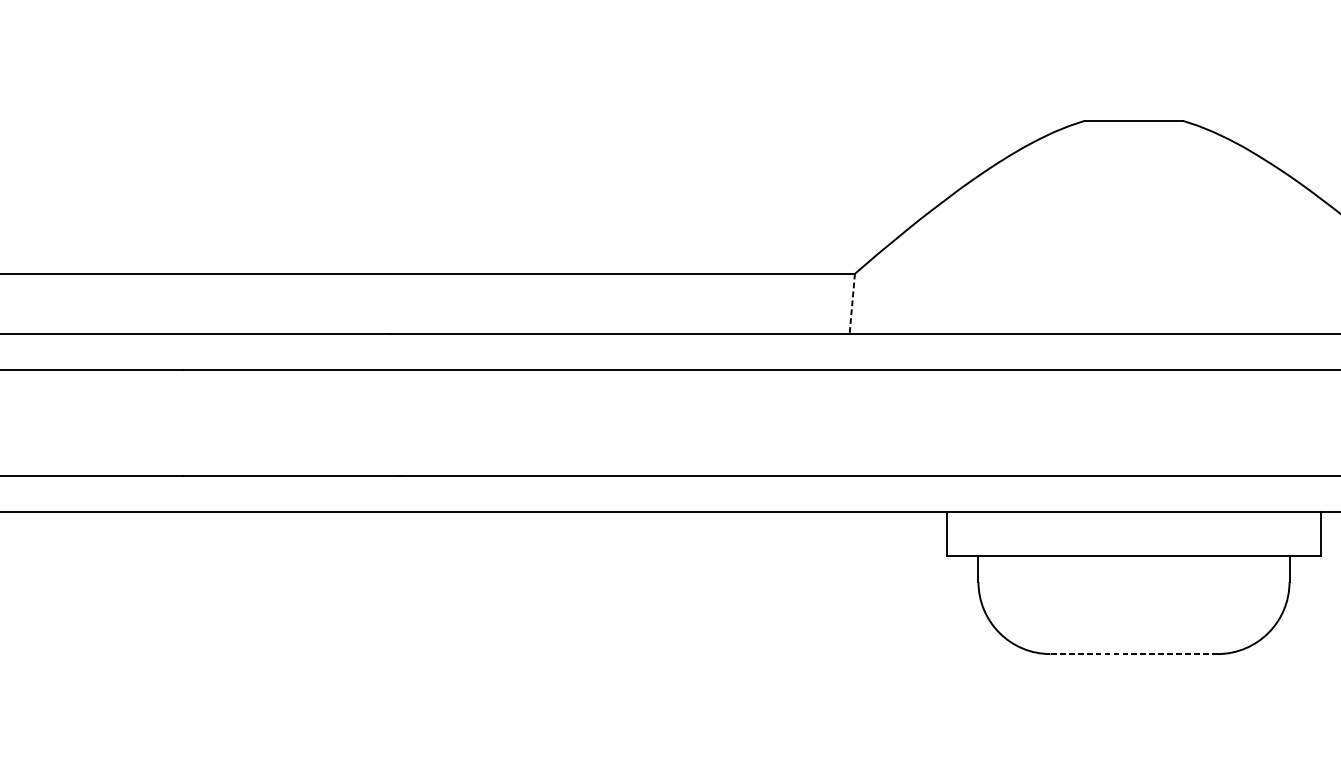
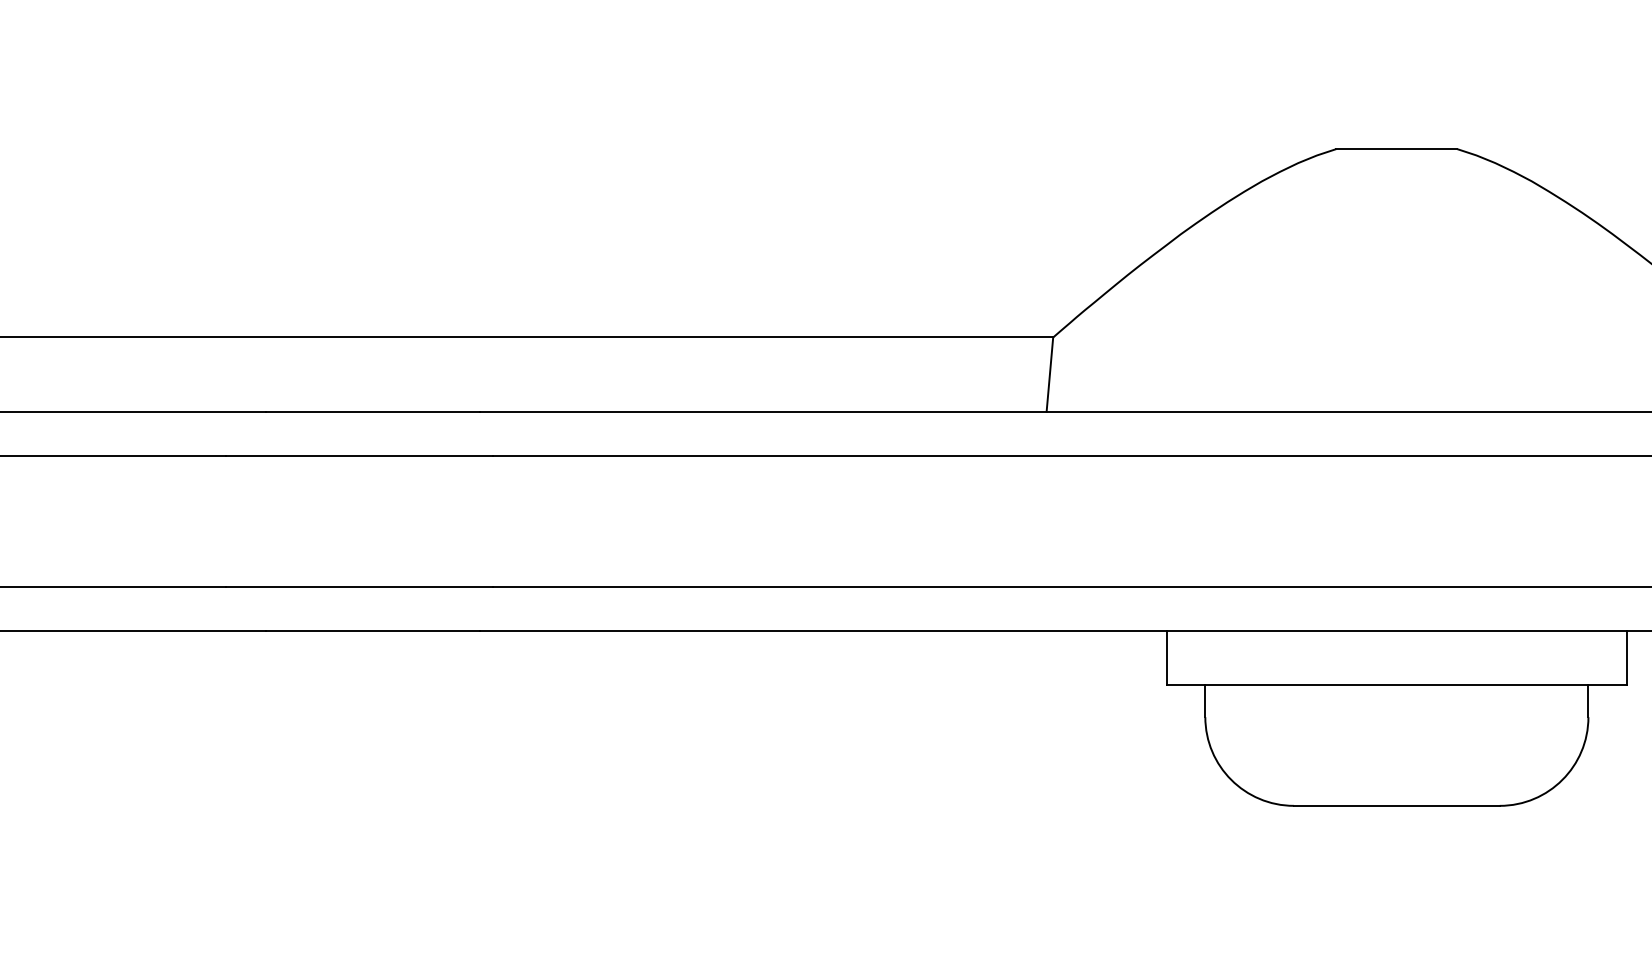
line: (851, 304) -> (1049, 375), dashed -> solid
line: (1133, 653) -> (1396, 805), dashed -> solid

